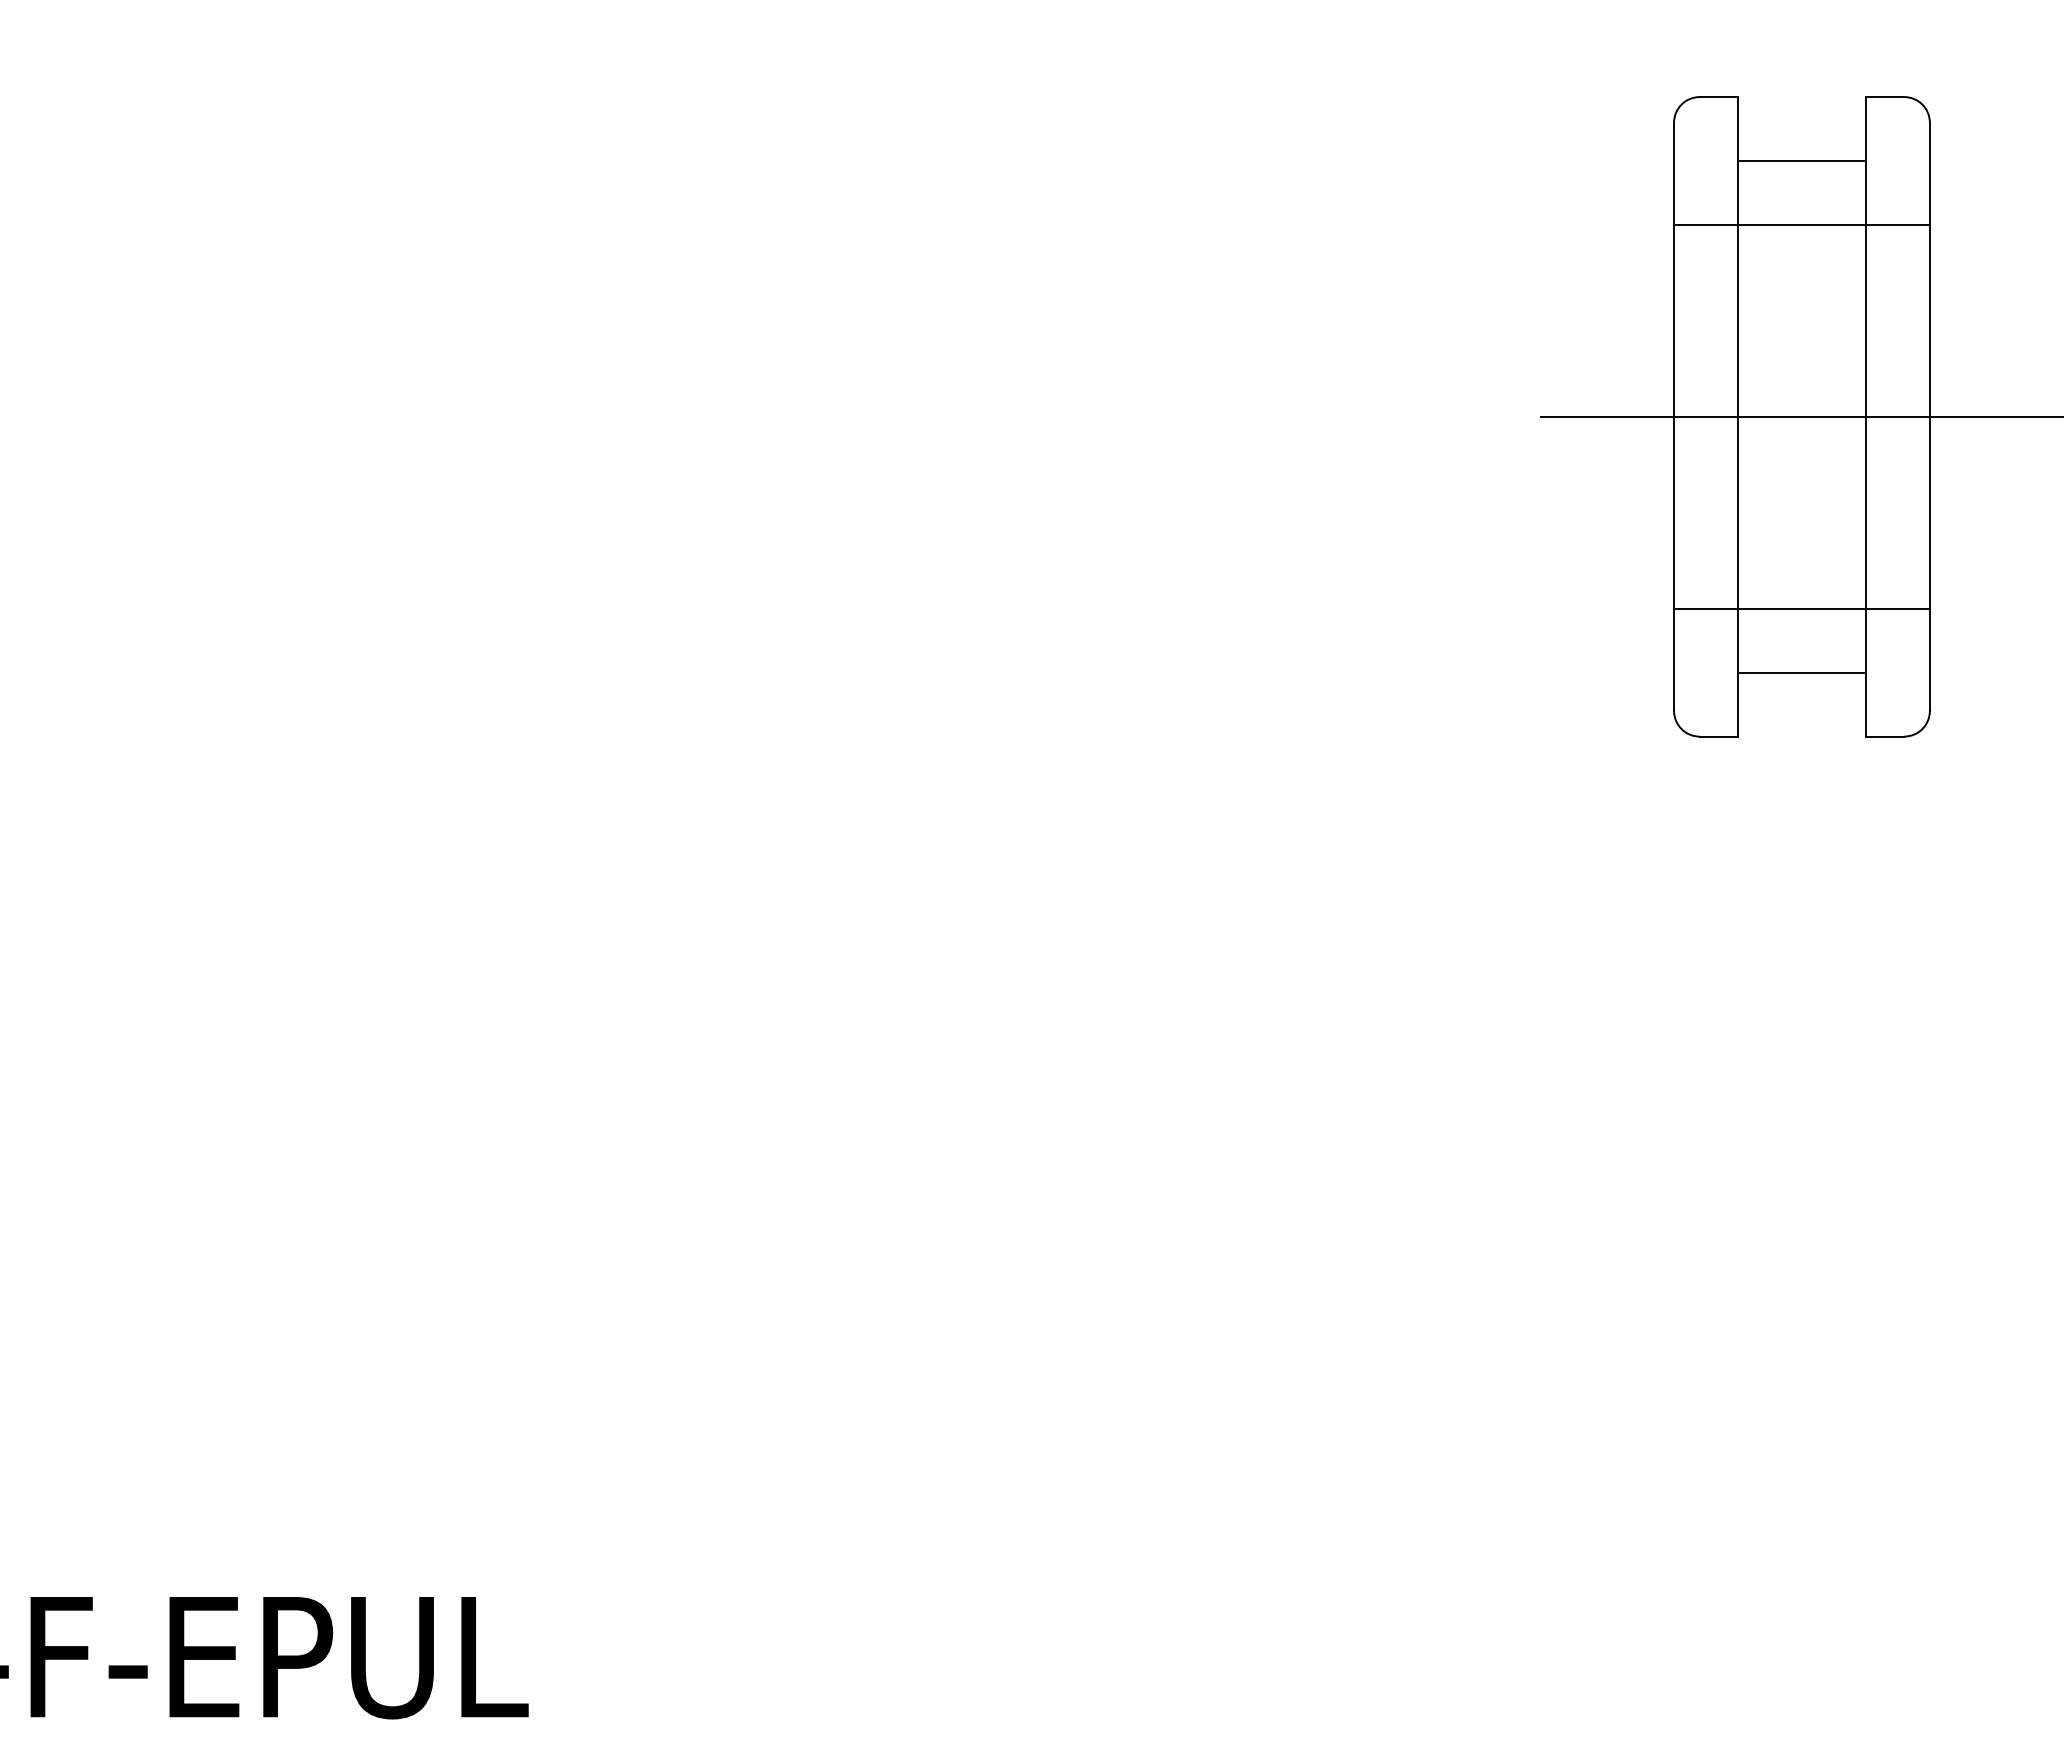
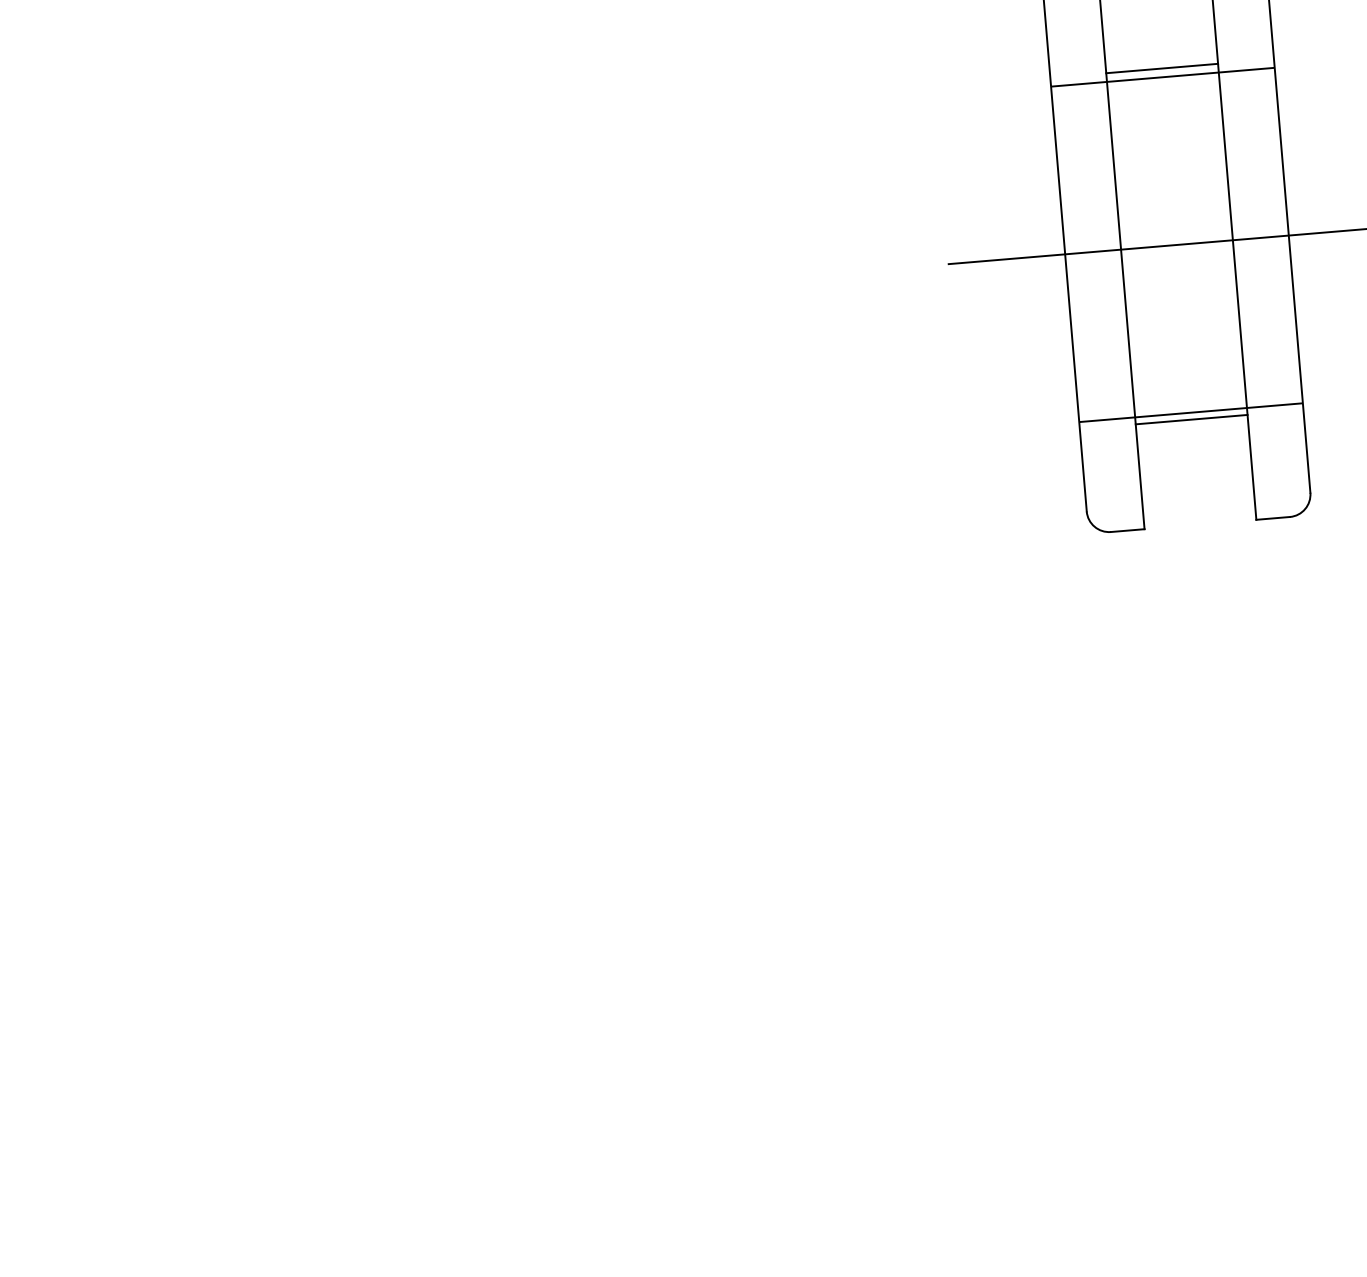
line: (1801, 161) -> (1161, 68), moved
line: (1801, 672) -> (1191, 419), moved

